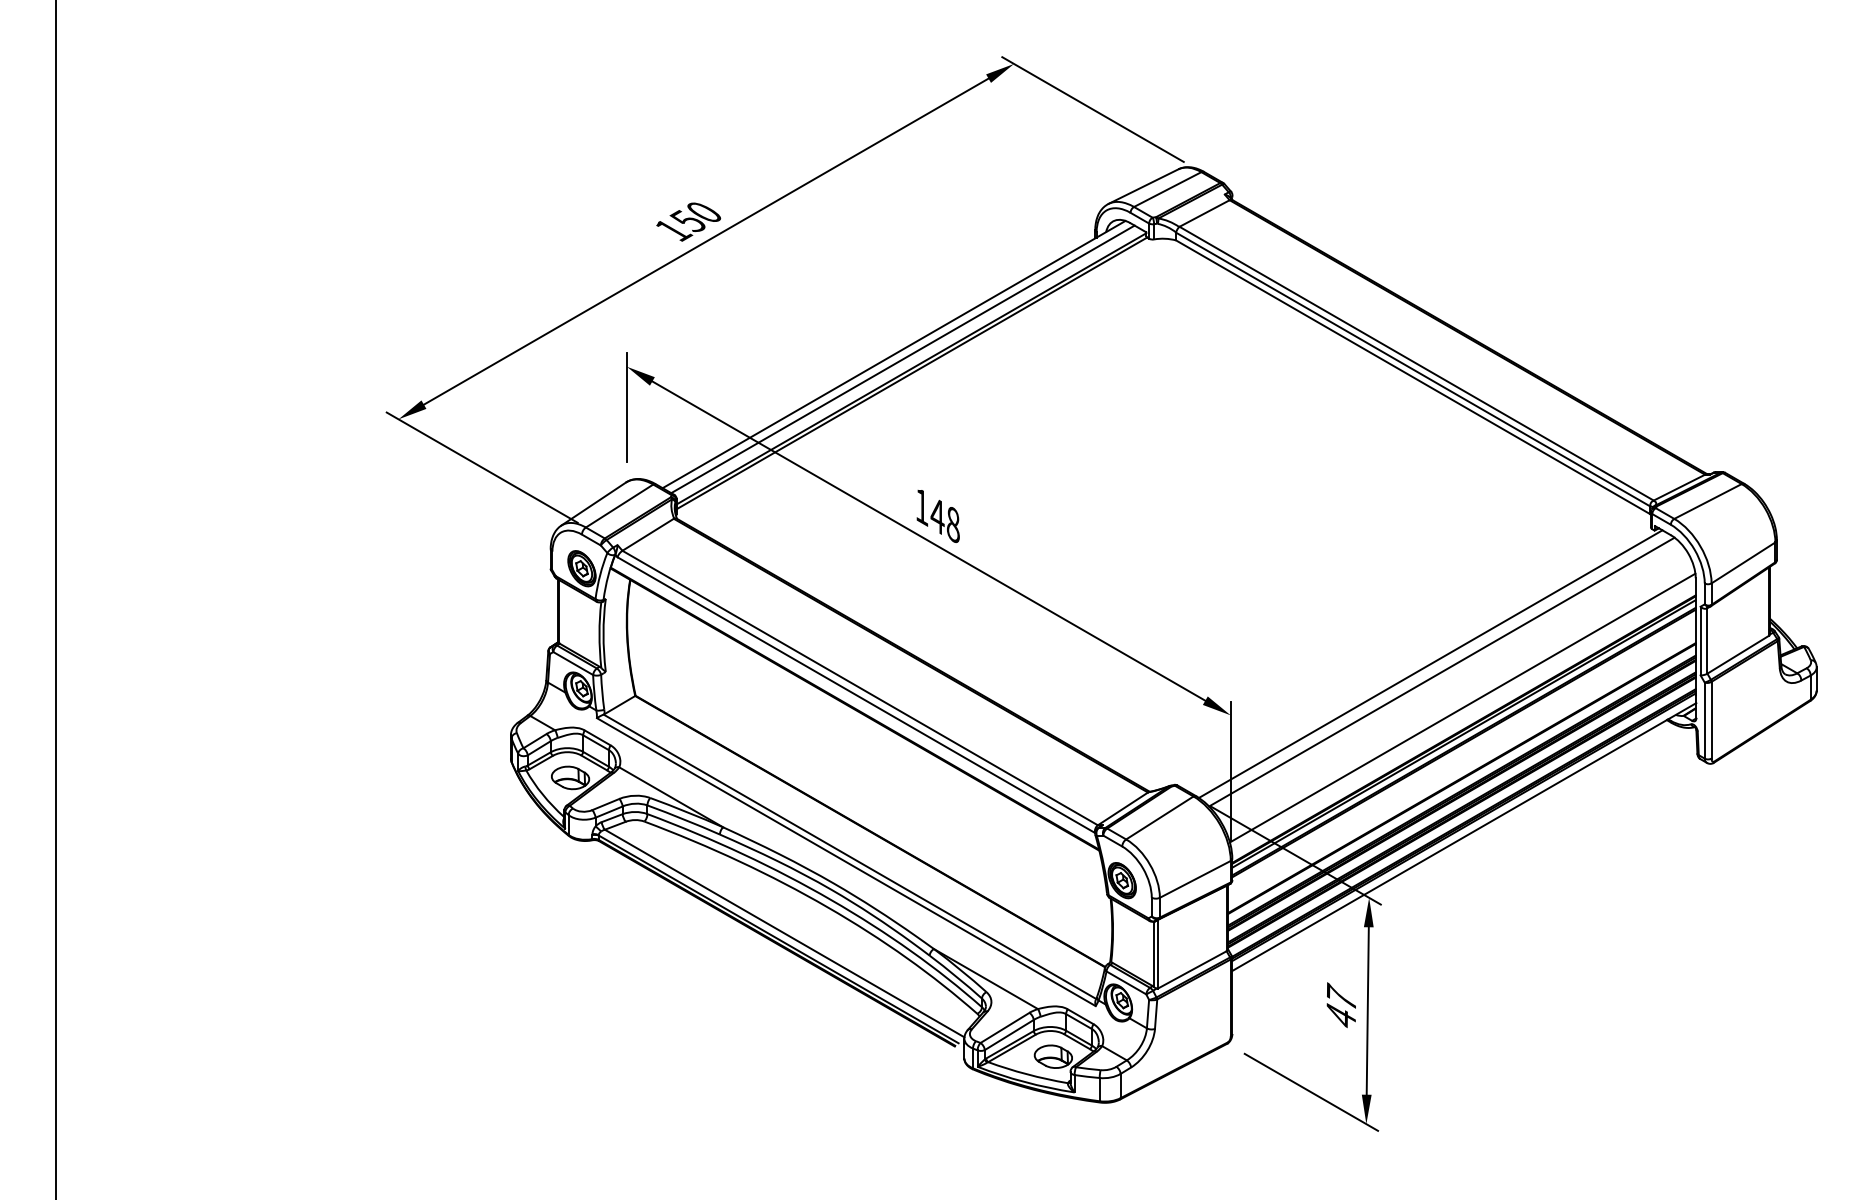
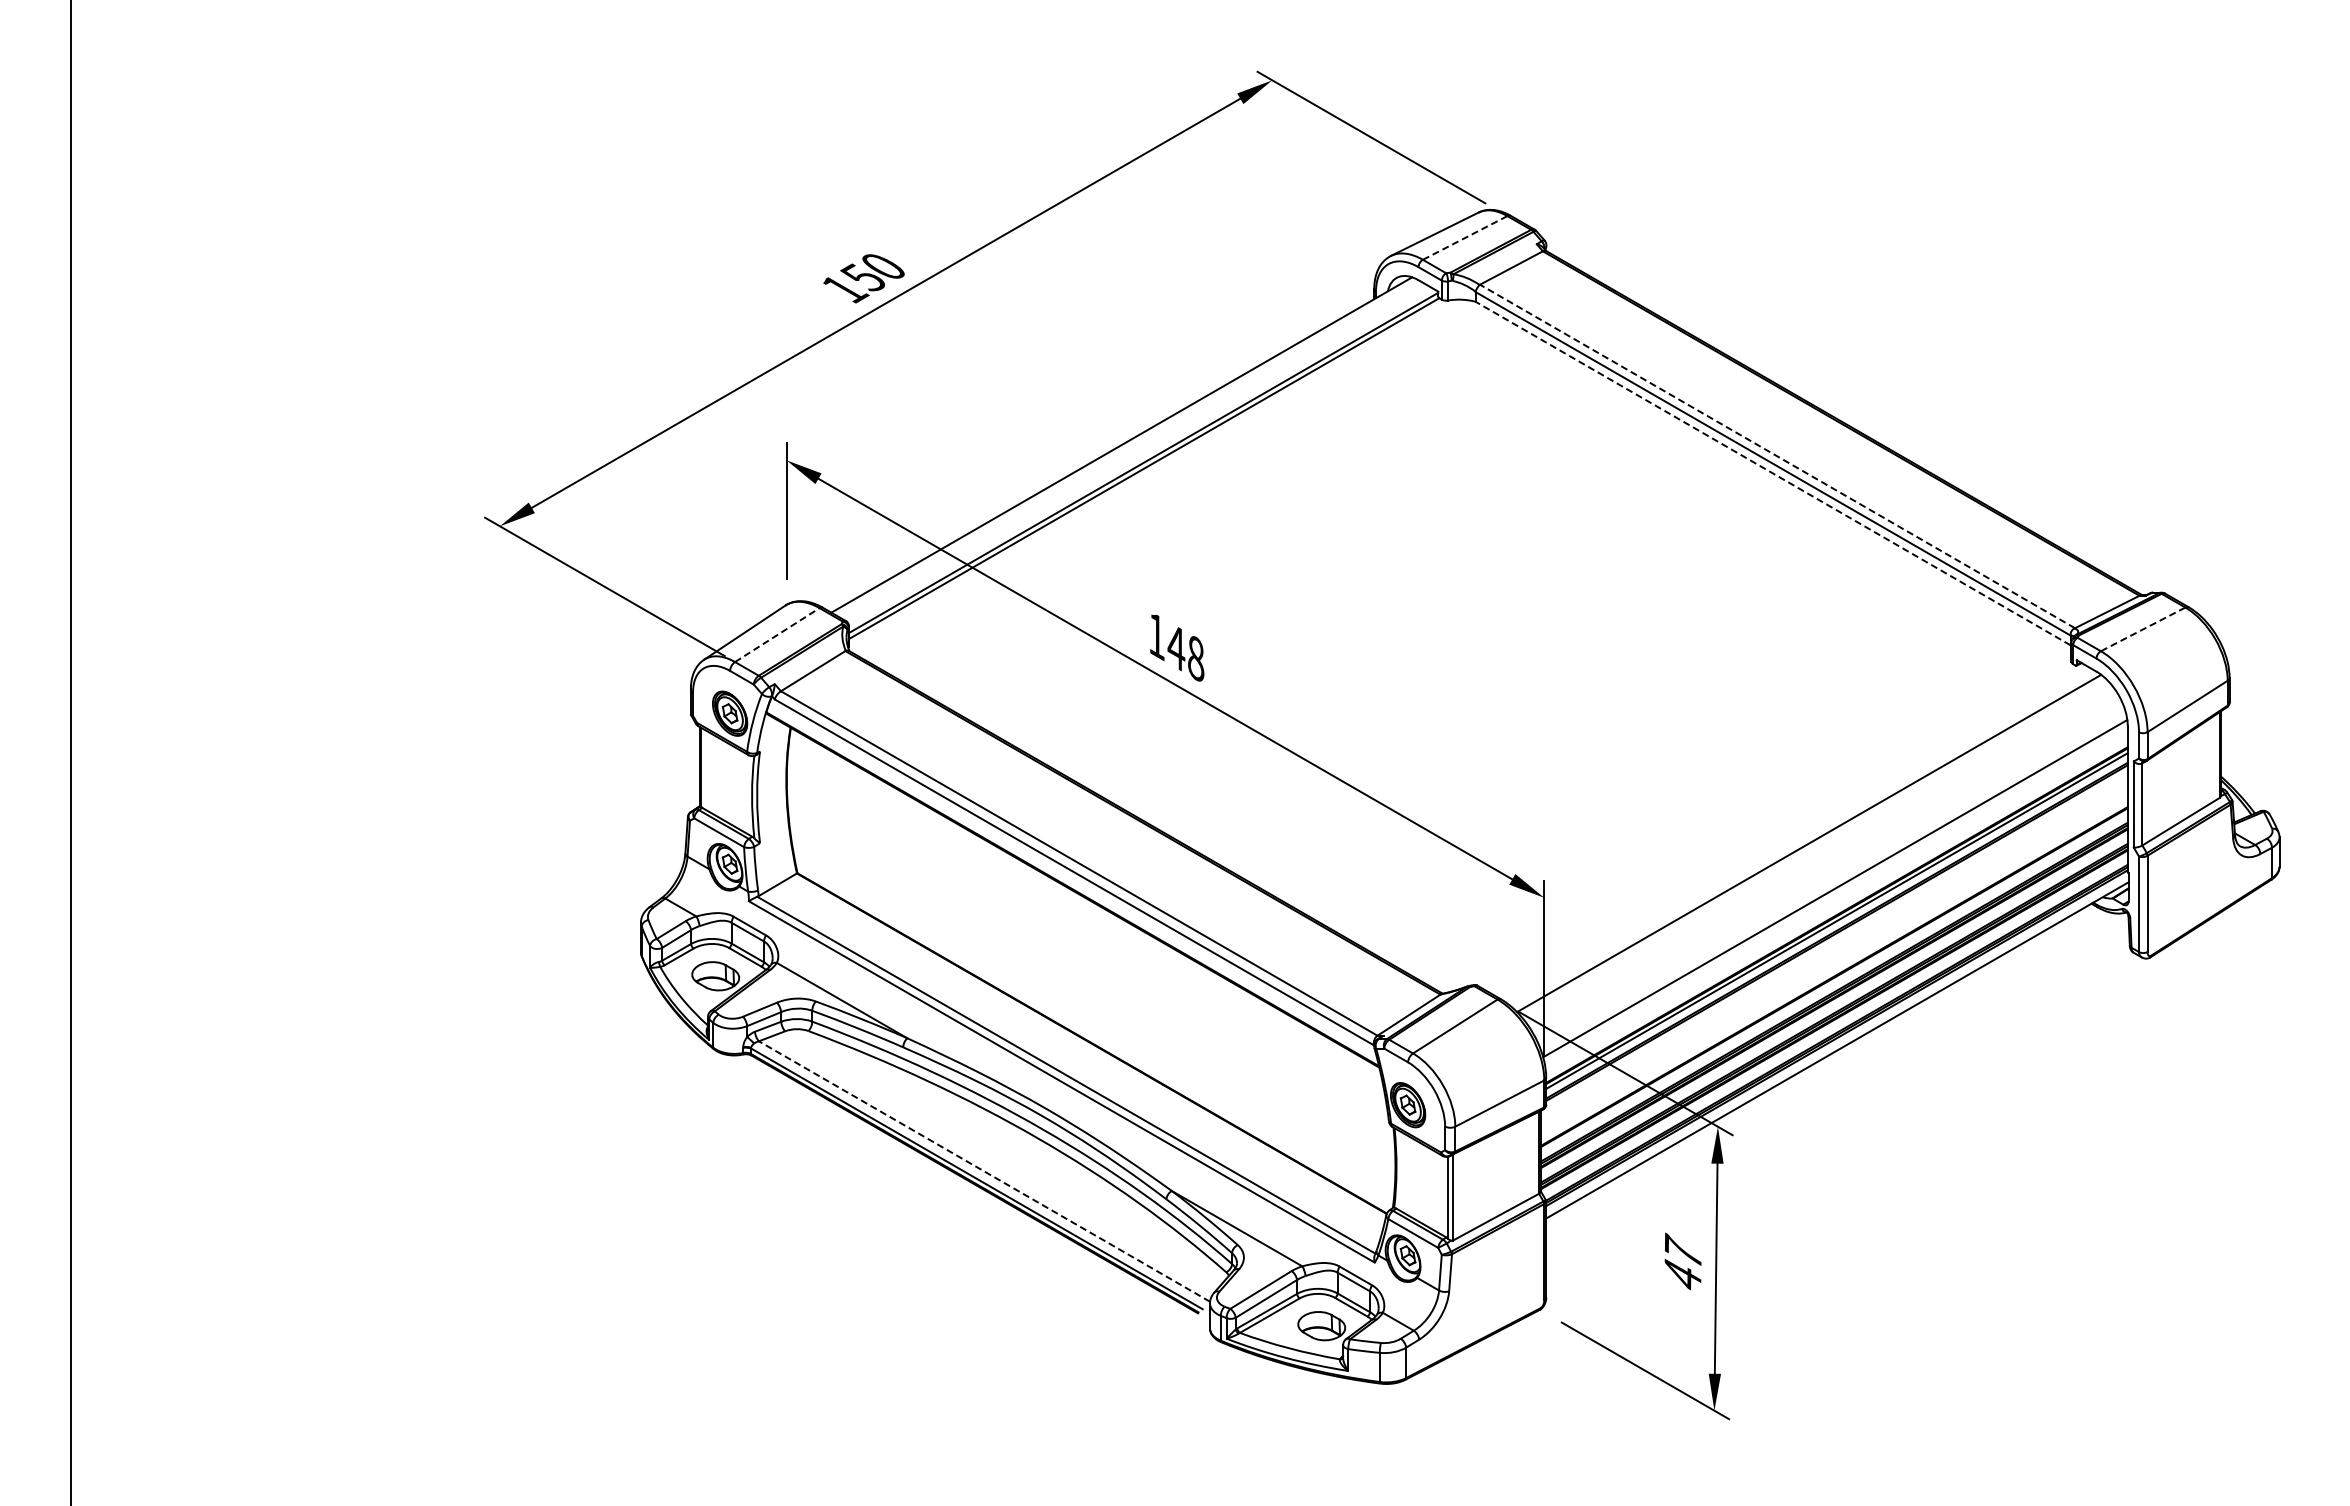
line: (1167, 189) -> (1465, 237), solid -> dashed
line: (902, 358) -> (1132, 450), removed
line: (1416, 363) -> (1777, 456), solid -> dashed
line: (1412, 377) -> (1772, 473), solid -> dashed
line: (1708, 501) -> (2143, 629), solid -> dashed
line: (619, 505) -> (777, 634), solid -> dashed
line: (1430, 664) -> (1795, 833), removed
line: (784, 933) -> (984, 1171), solid -> dashed

